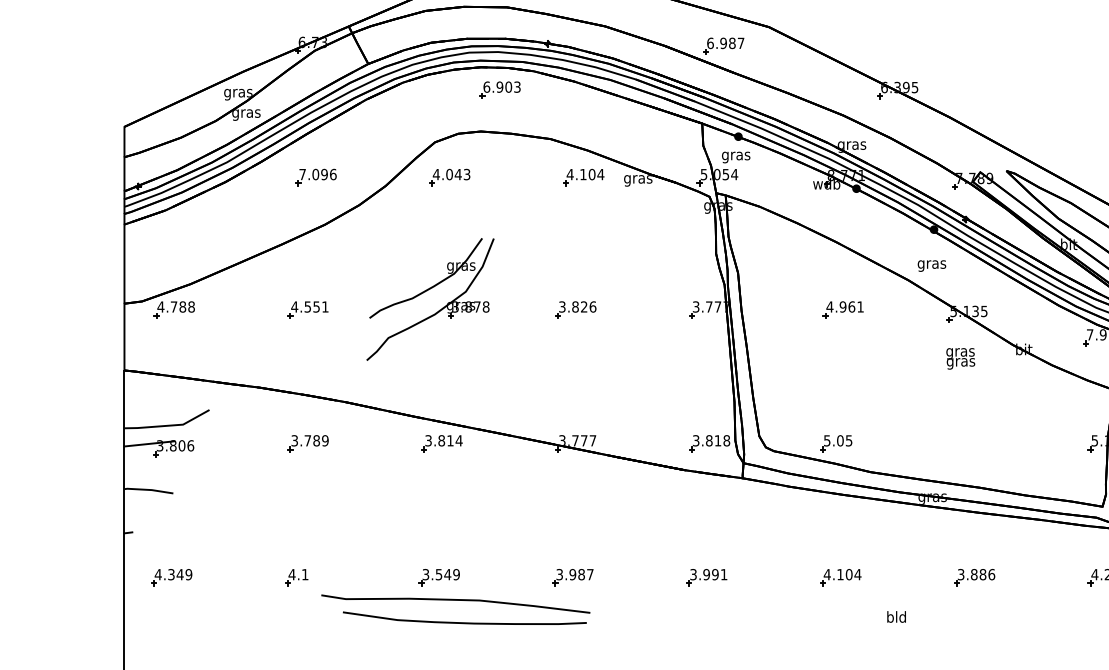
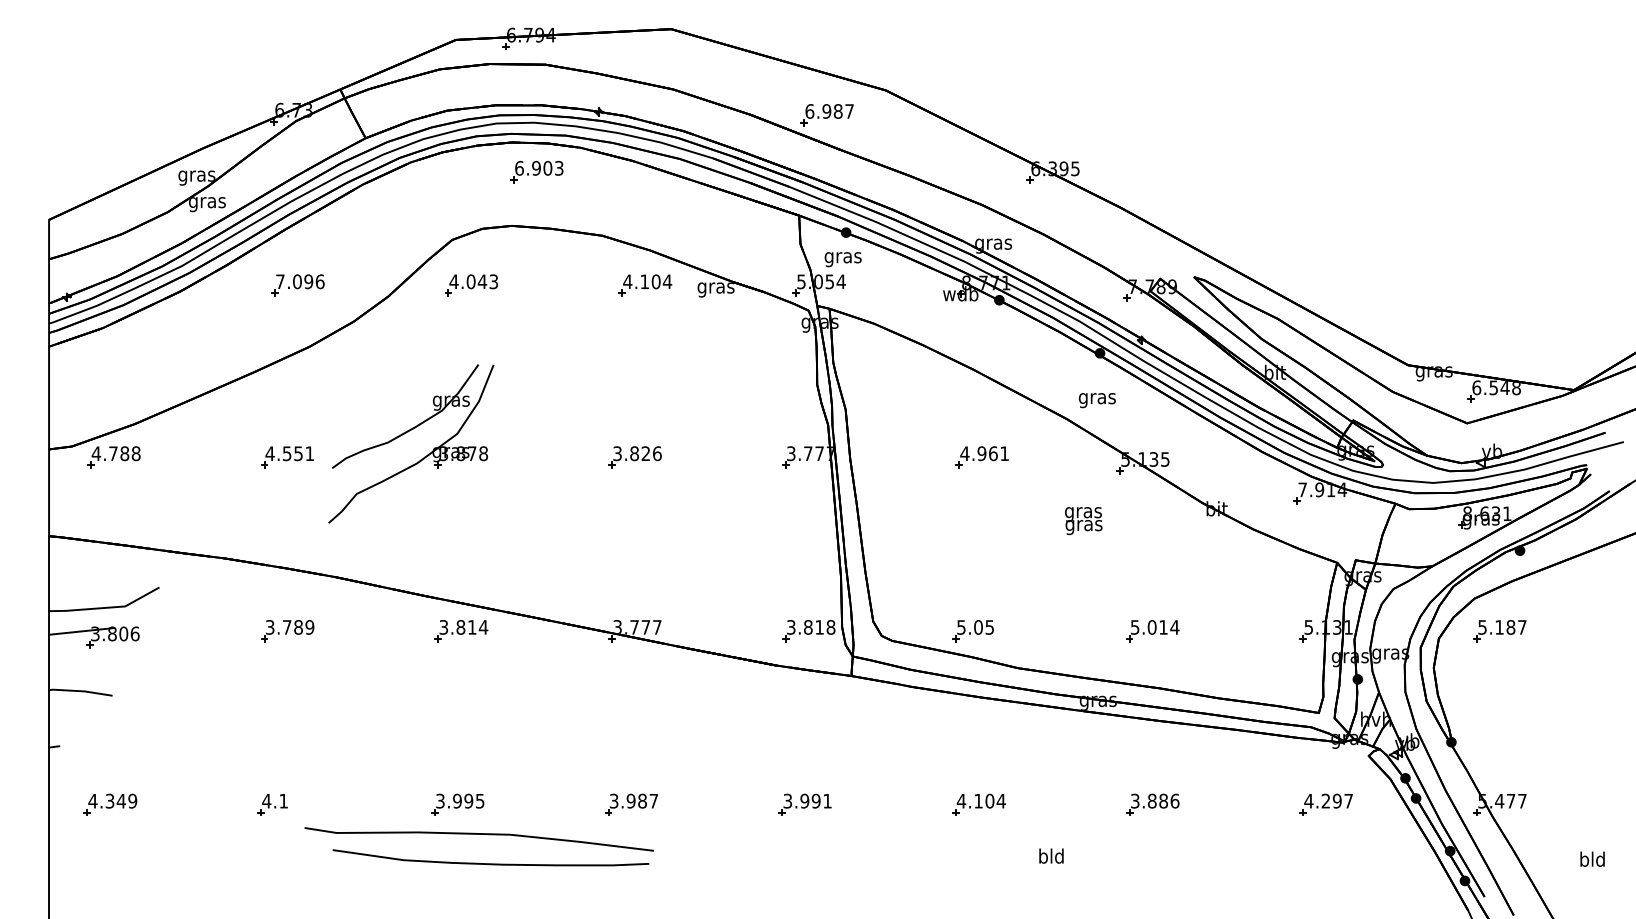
part: (426, 291) -> (406, 433), moved
text: (960, 359) -> (1083, 521), moved
part: (974, 443) -> (1152, 631), added
text: (447, 574) -> (468, 800), 3.549 -> 3.995

